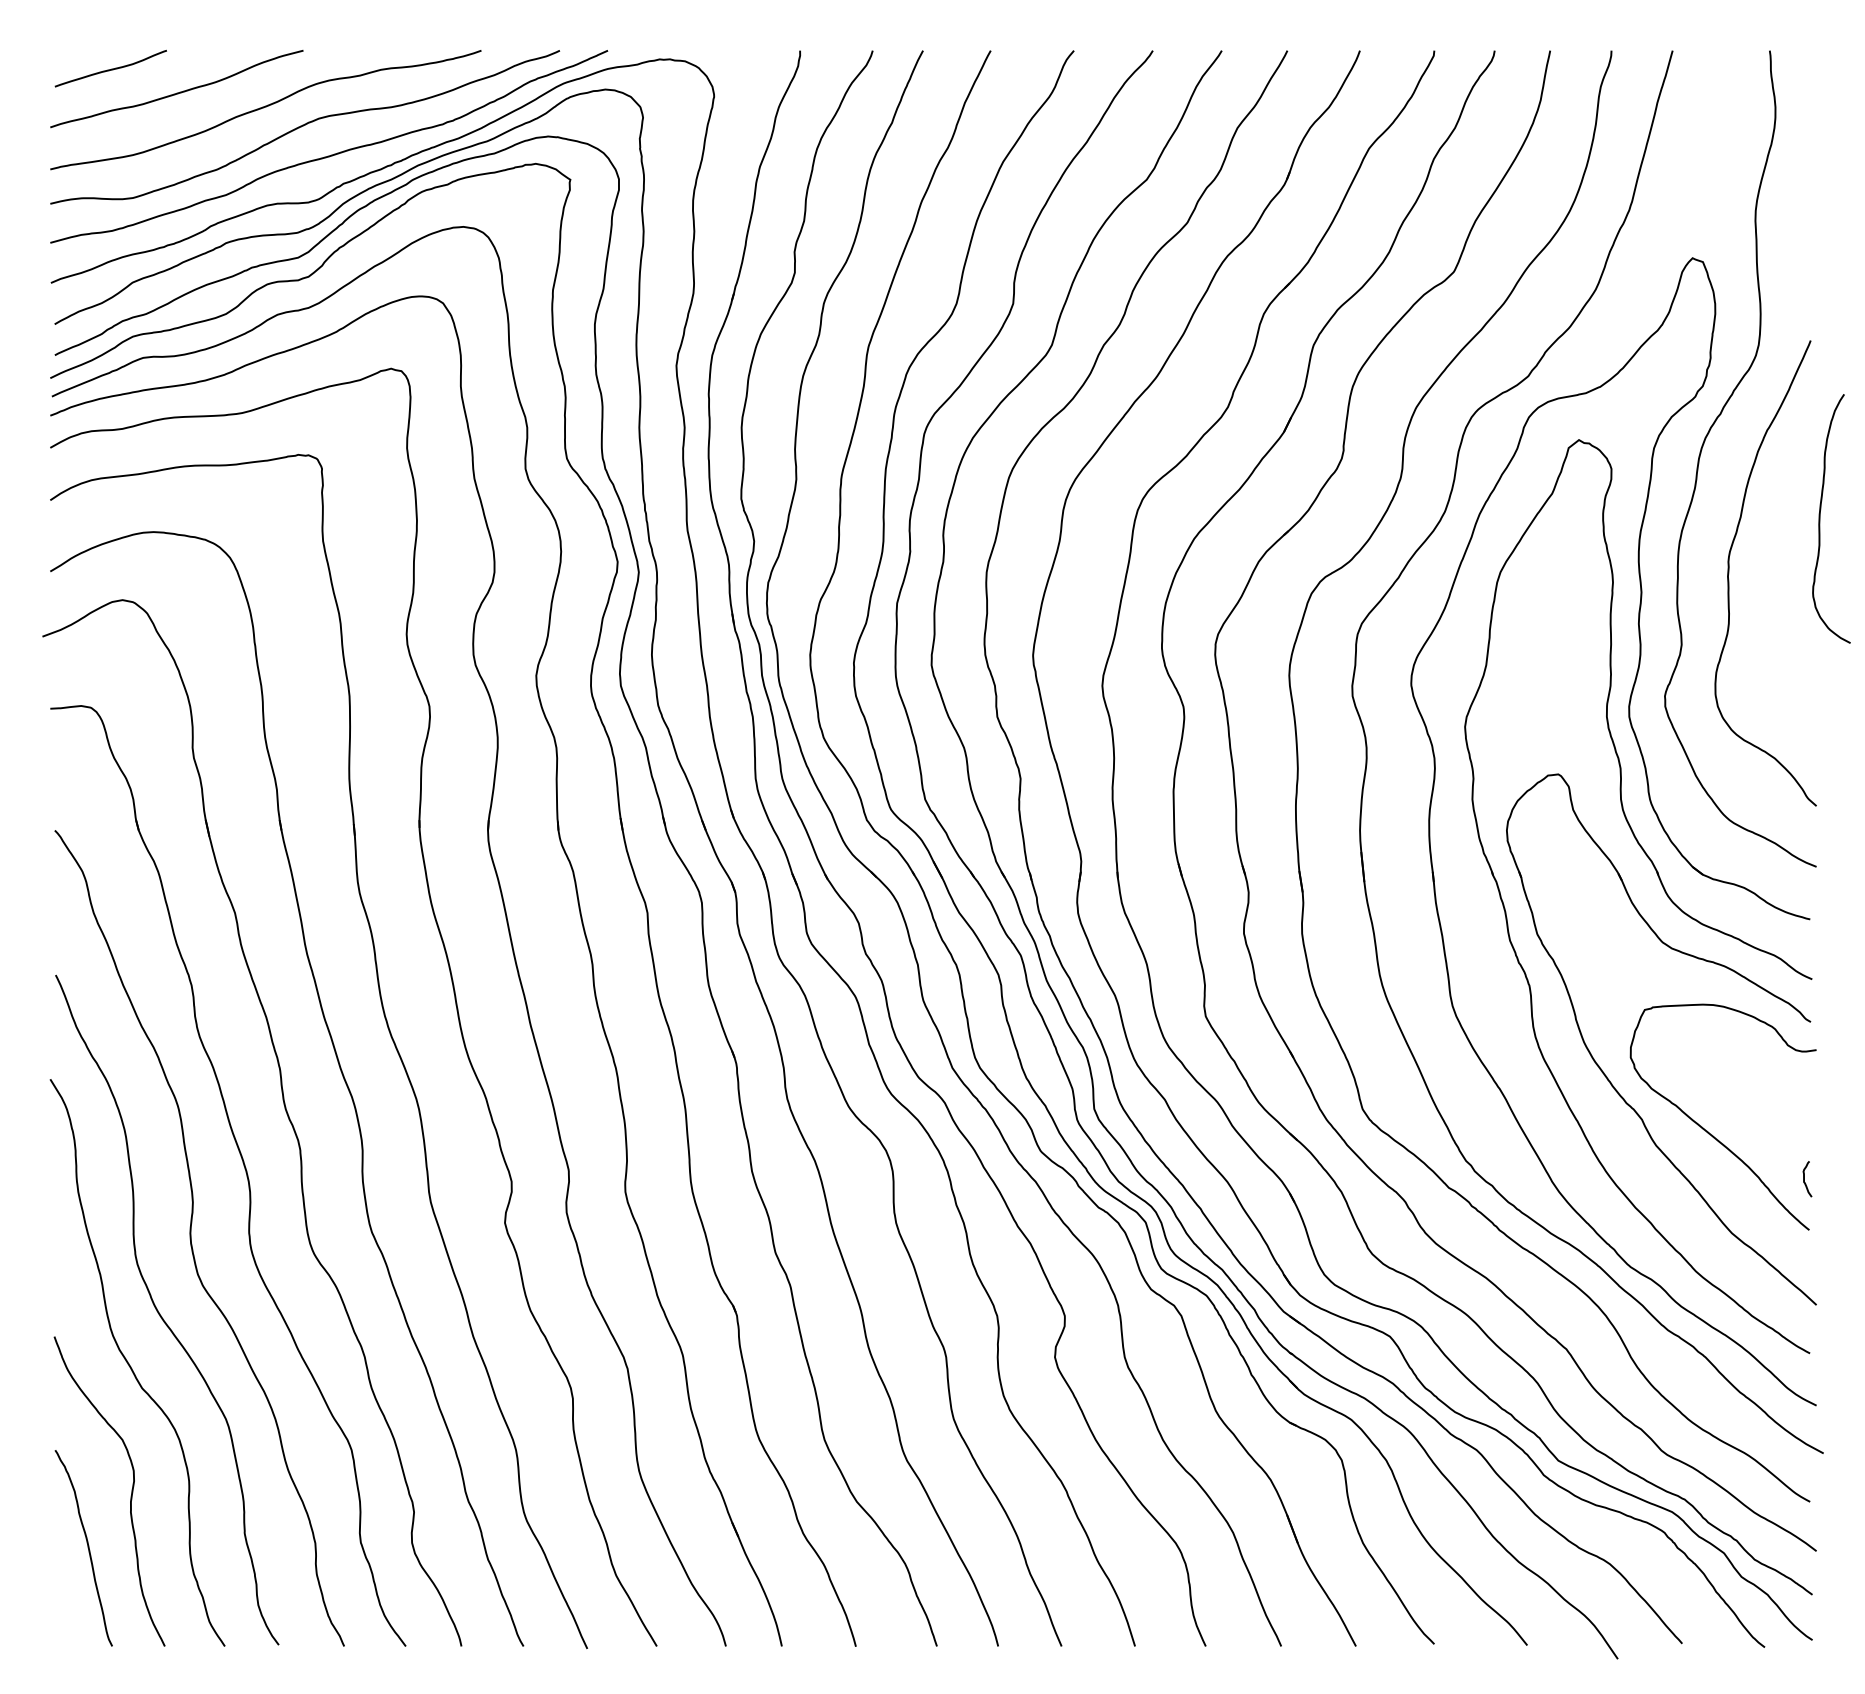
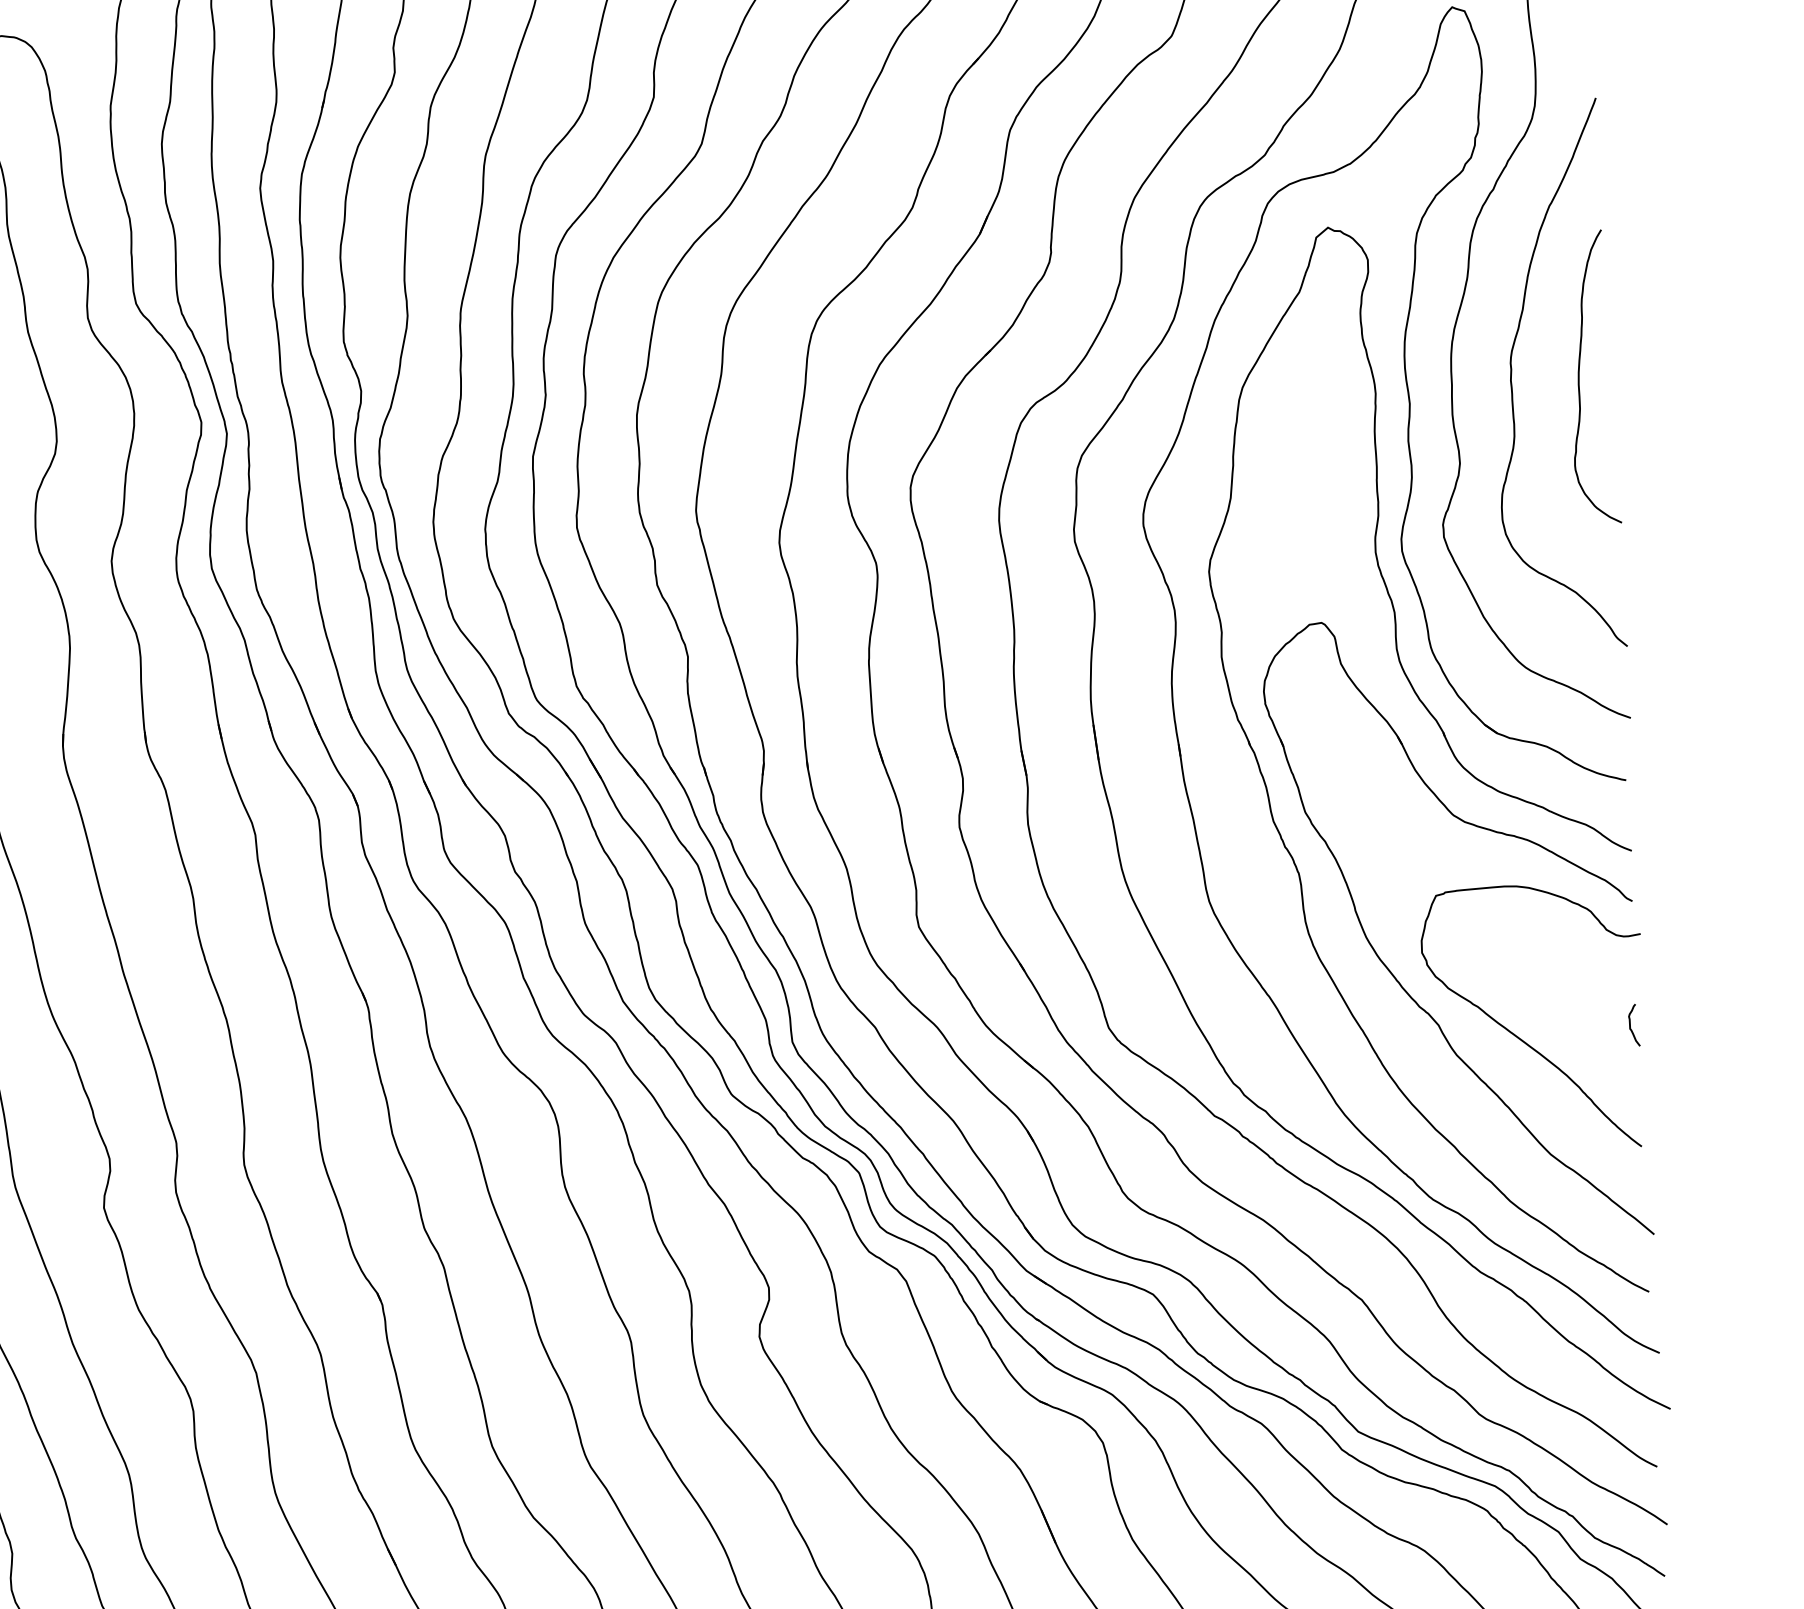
curve: (1820, 518) -> (1579, 377), moved
curve: (1804, 1179) -> (1630, 1025), moved

